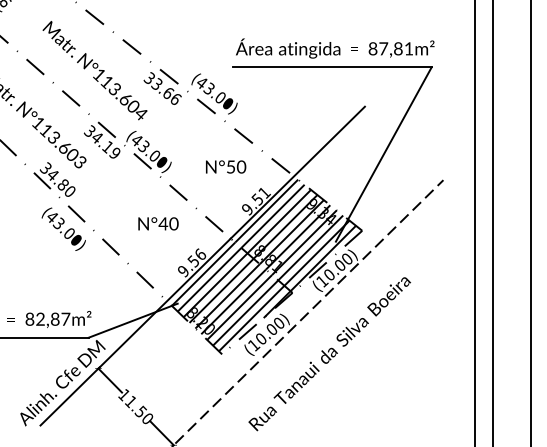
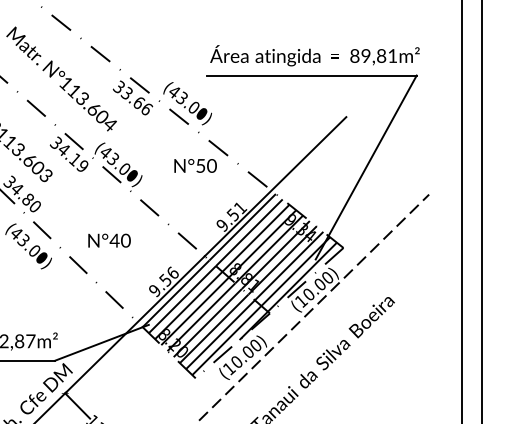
text: (383, 48) -> (365, 55), 87,81m² -> 89,81m²
text: (226, 166) -> (196, 165), moved
text: (158, 223) -> (109, 240), moved

